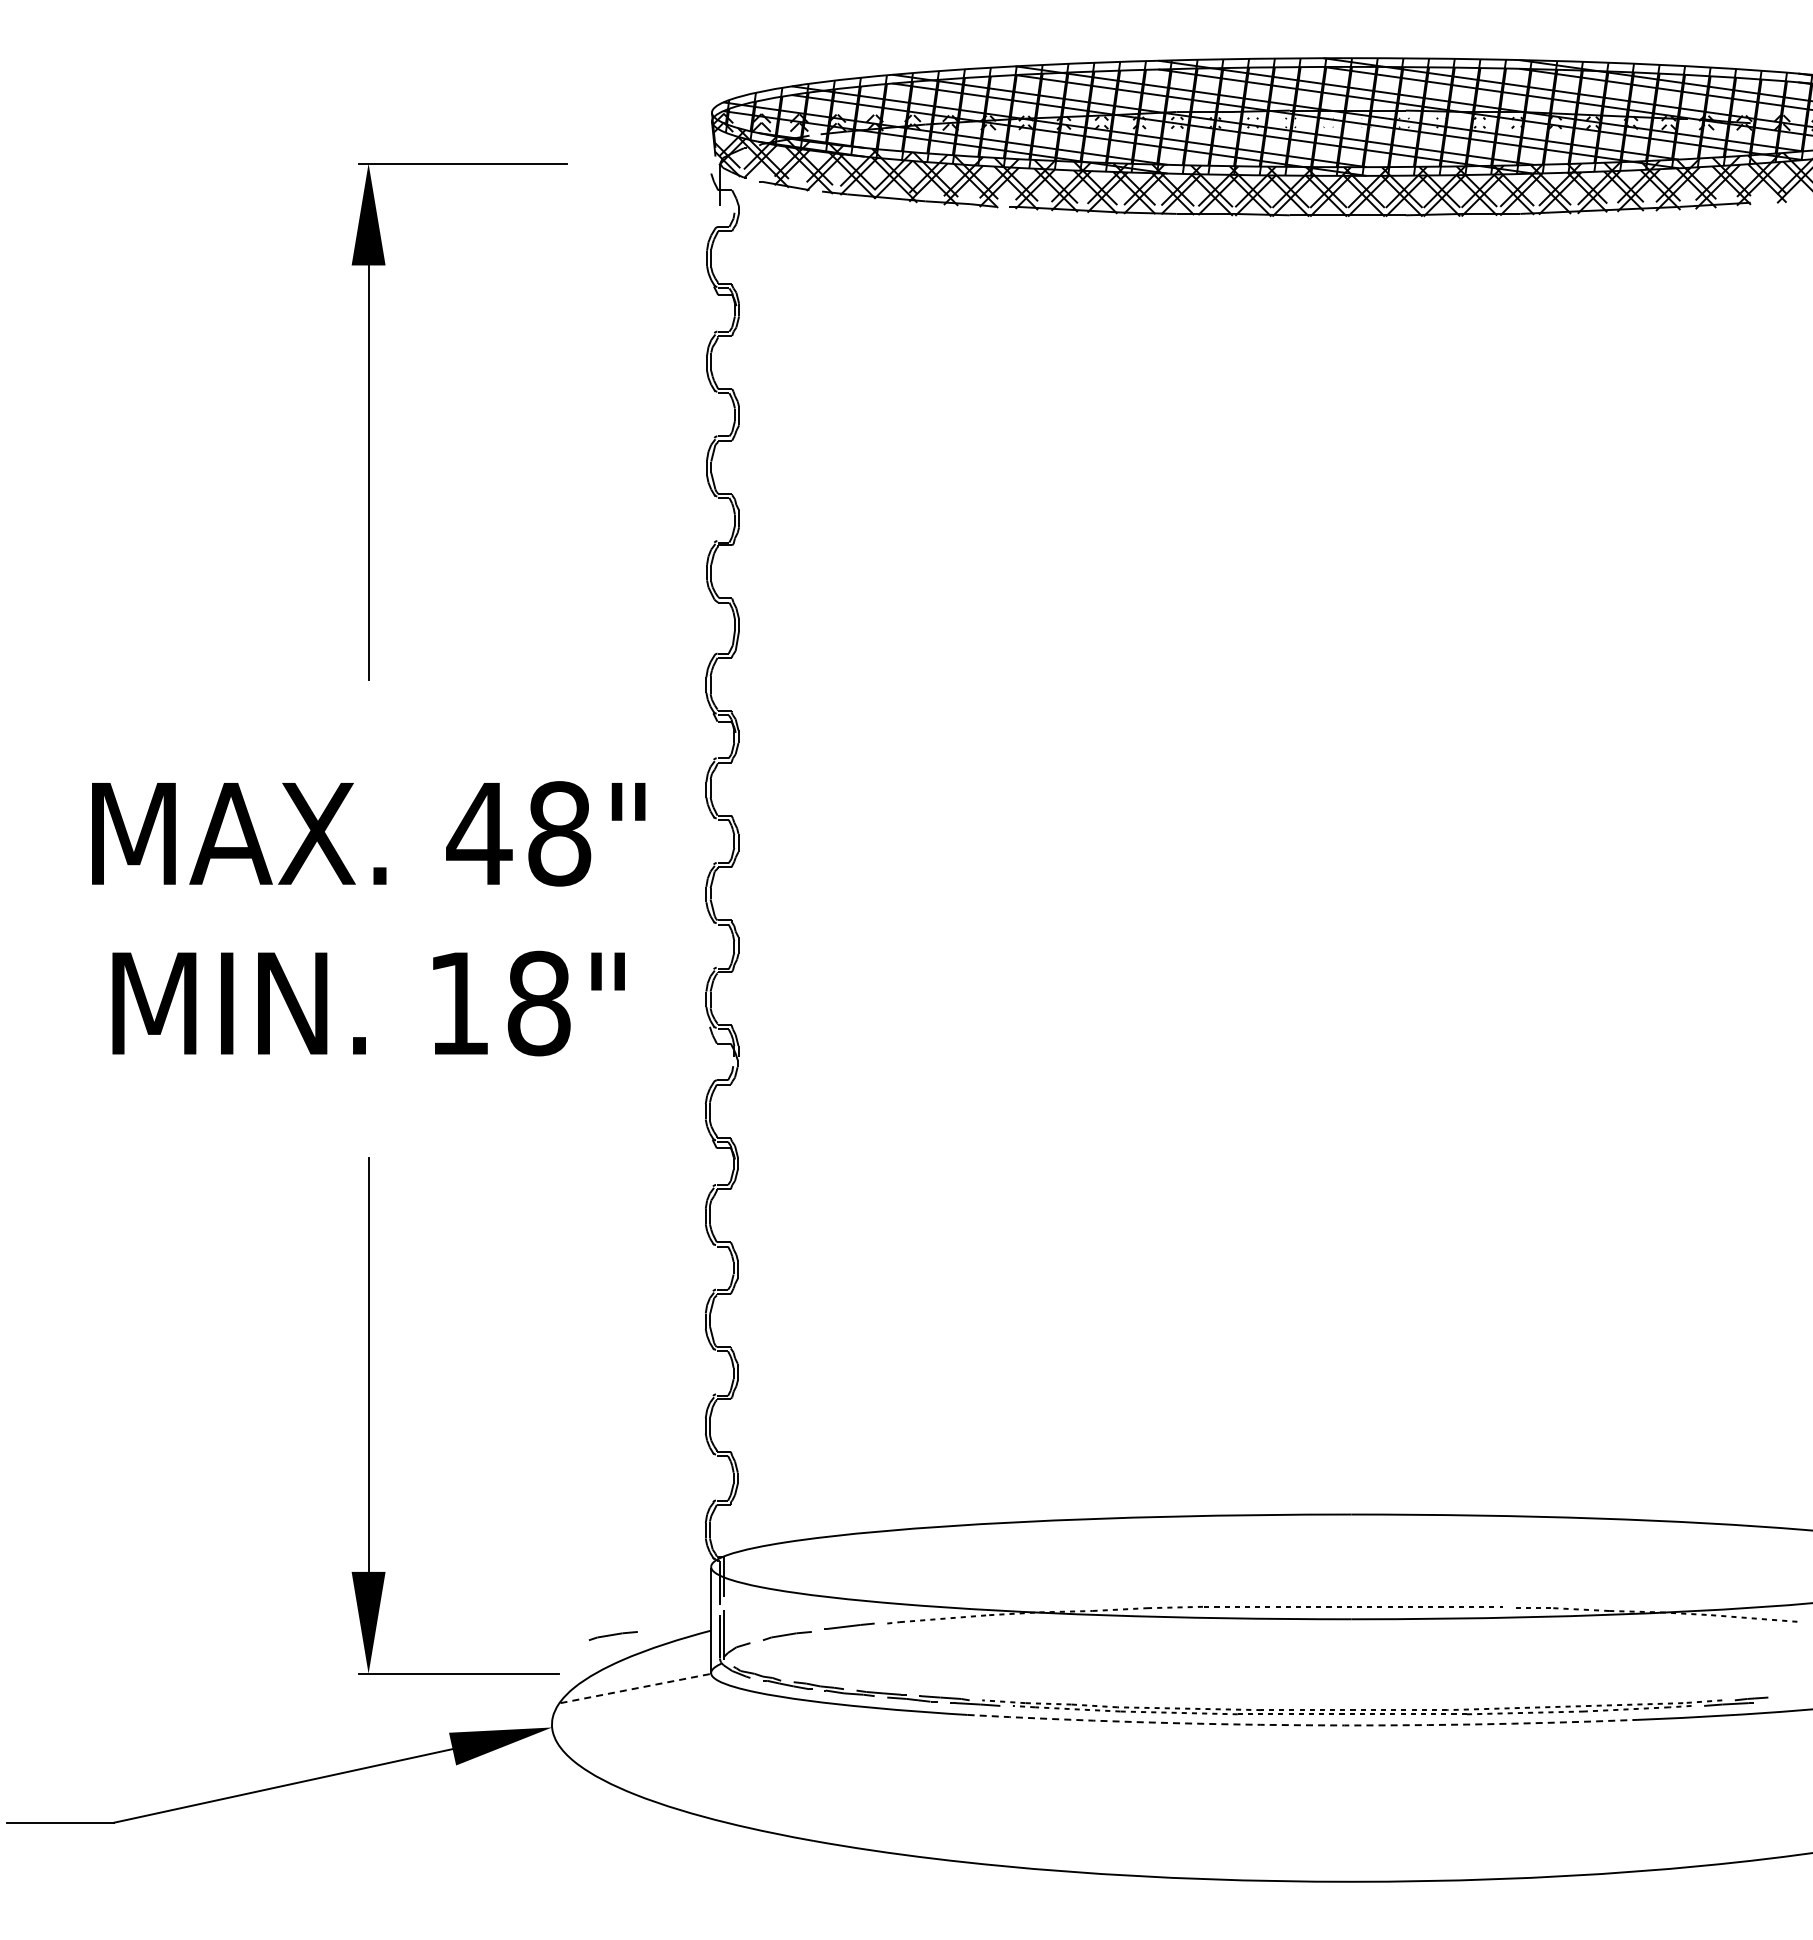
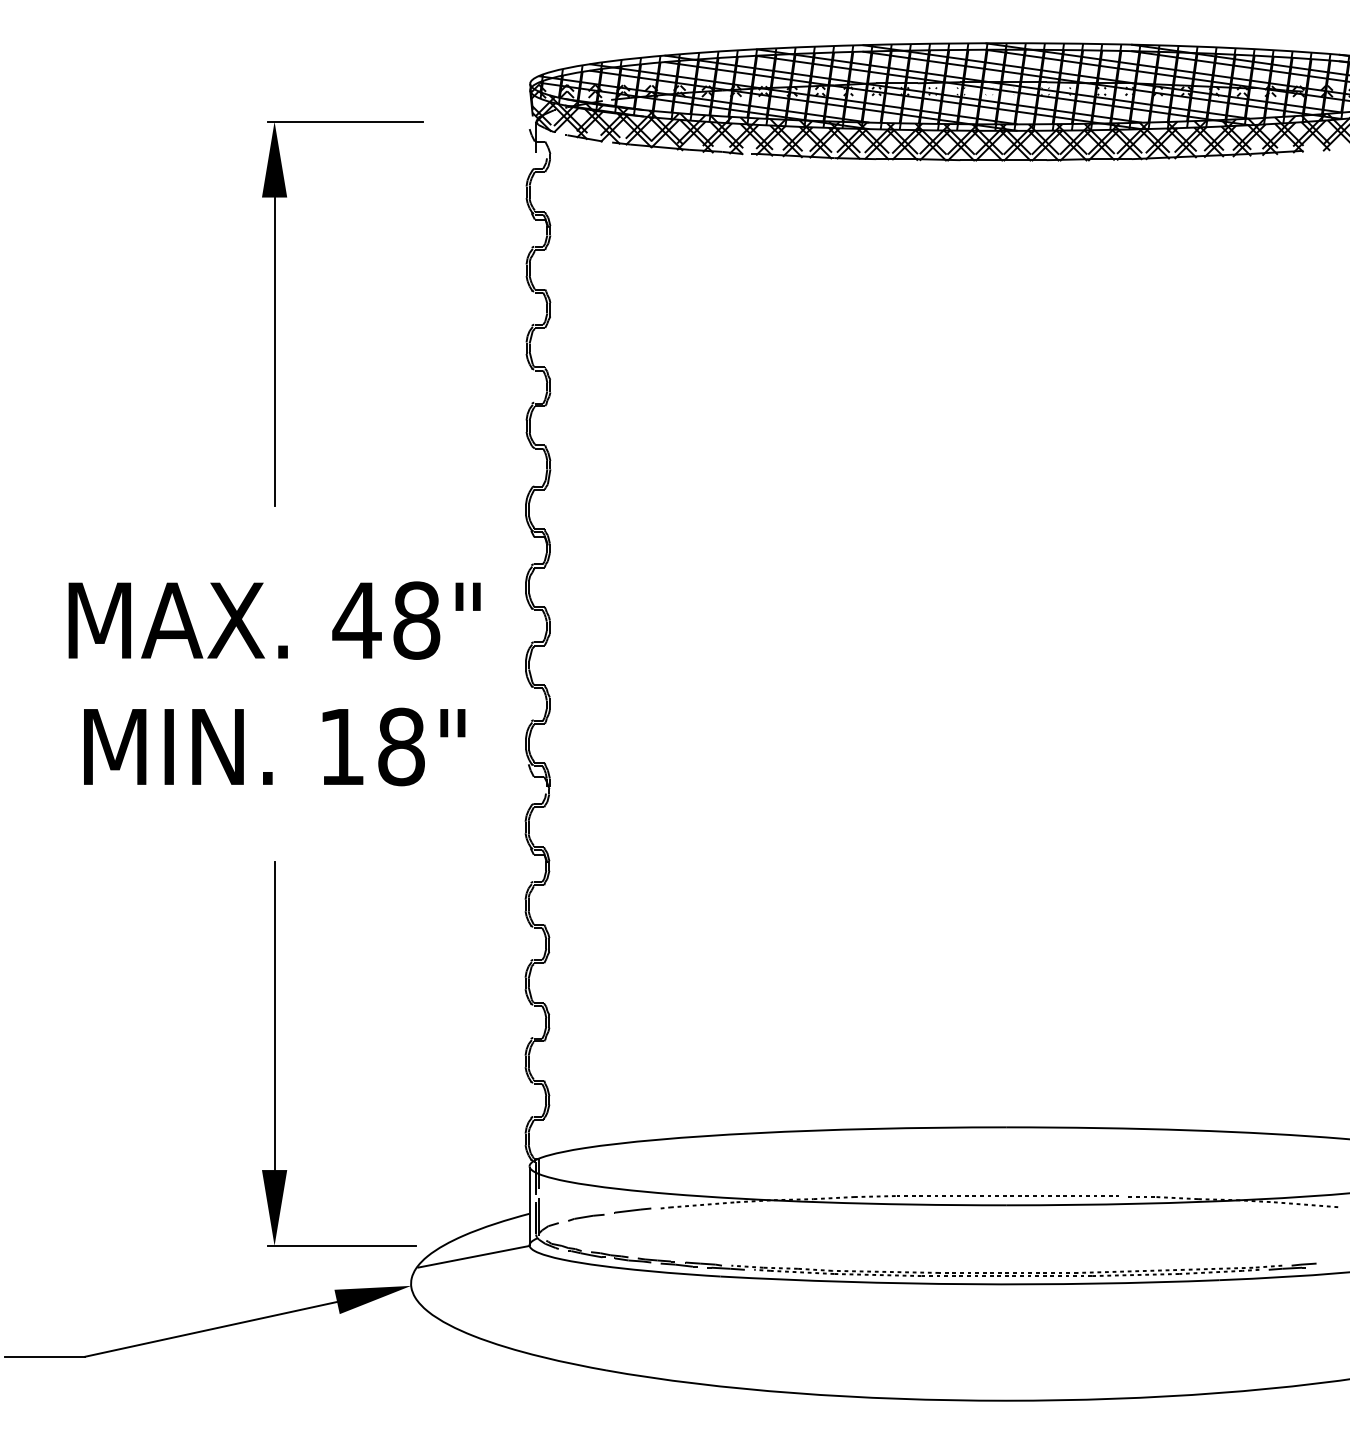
part: (612, 1635) -> (456, 1217), removed
line: (635, 1688) -> (473, 1256), dashed -> solid
arc: (1302, 1725) -> (969, 1284), dashed -> solid

